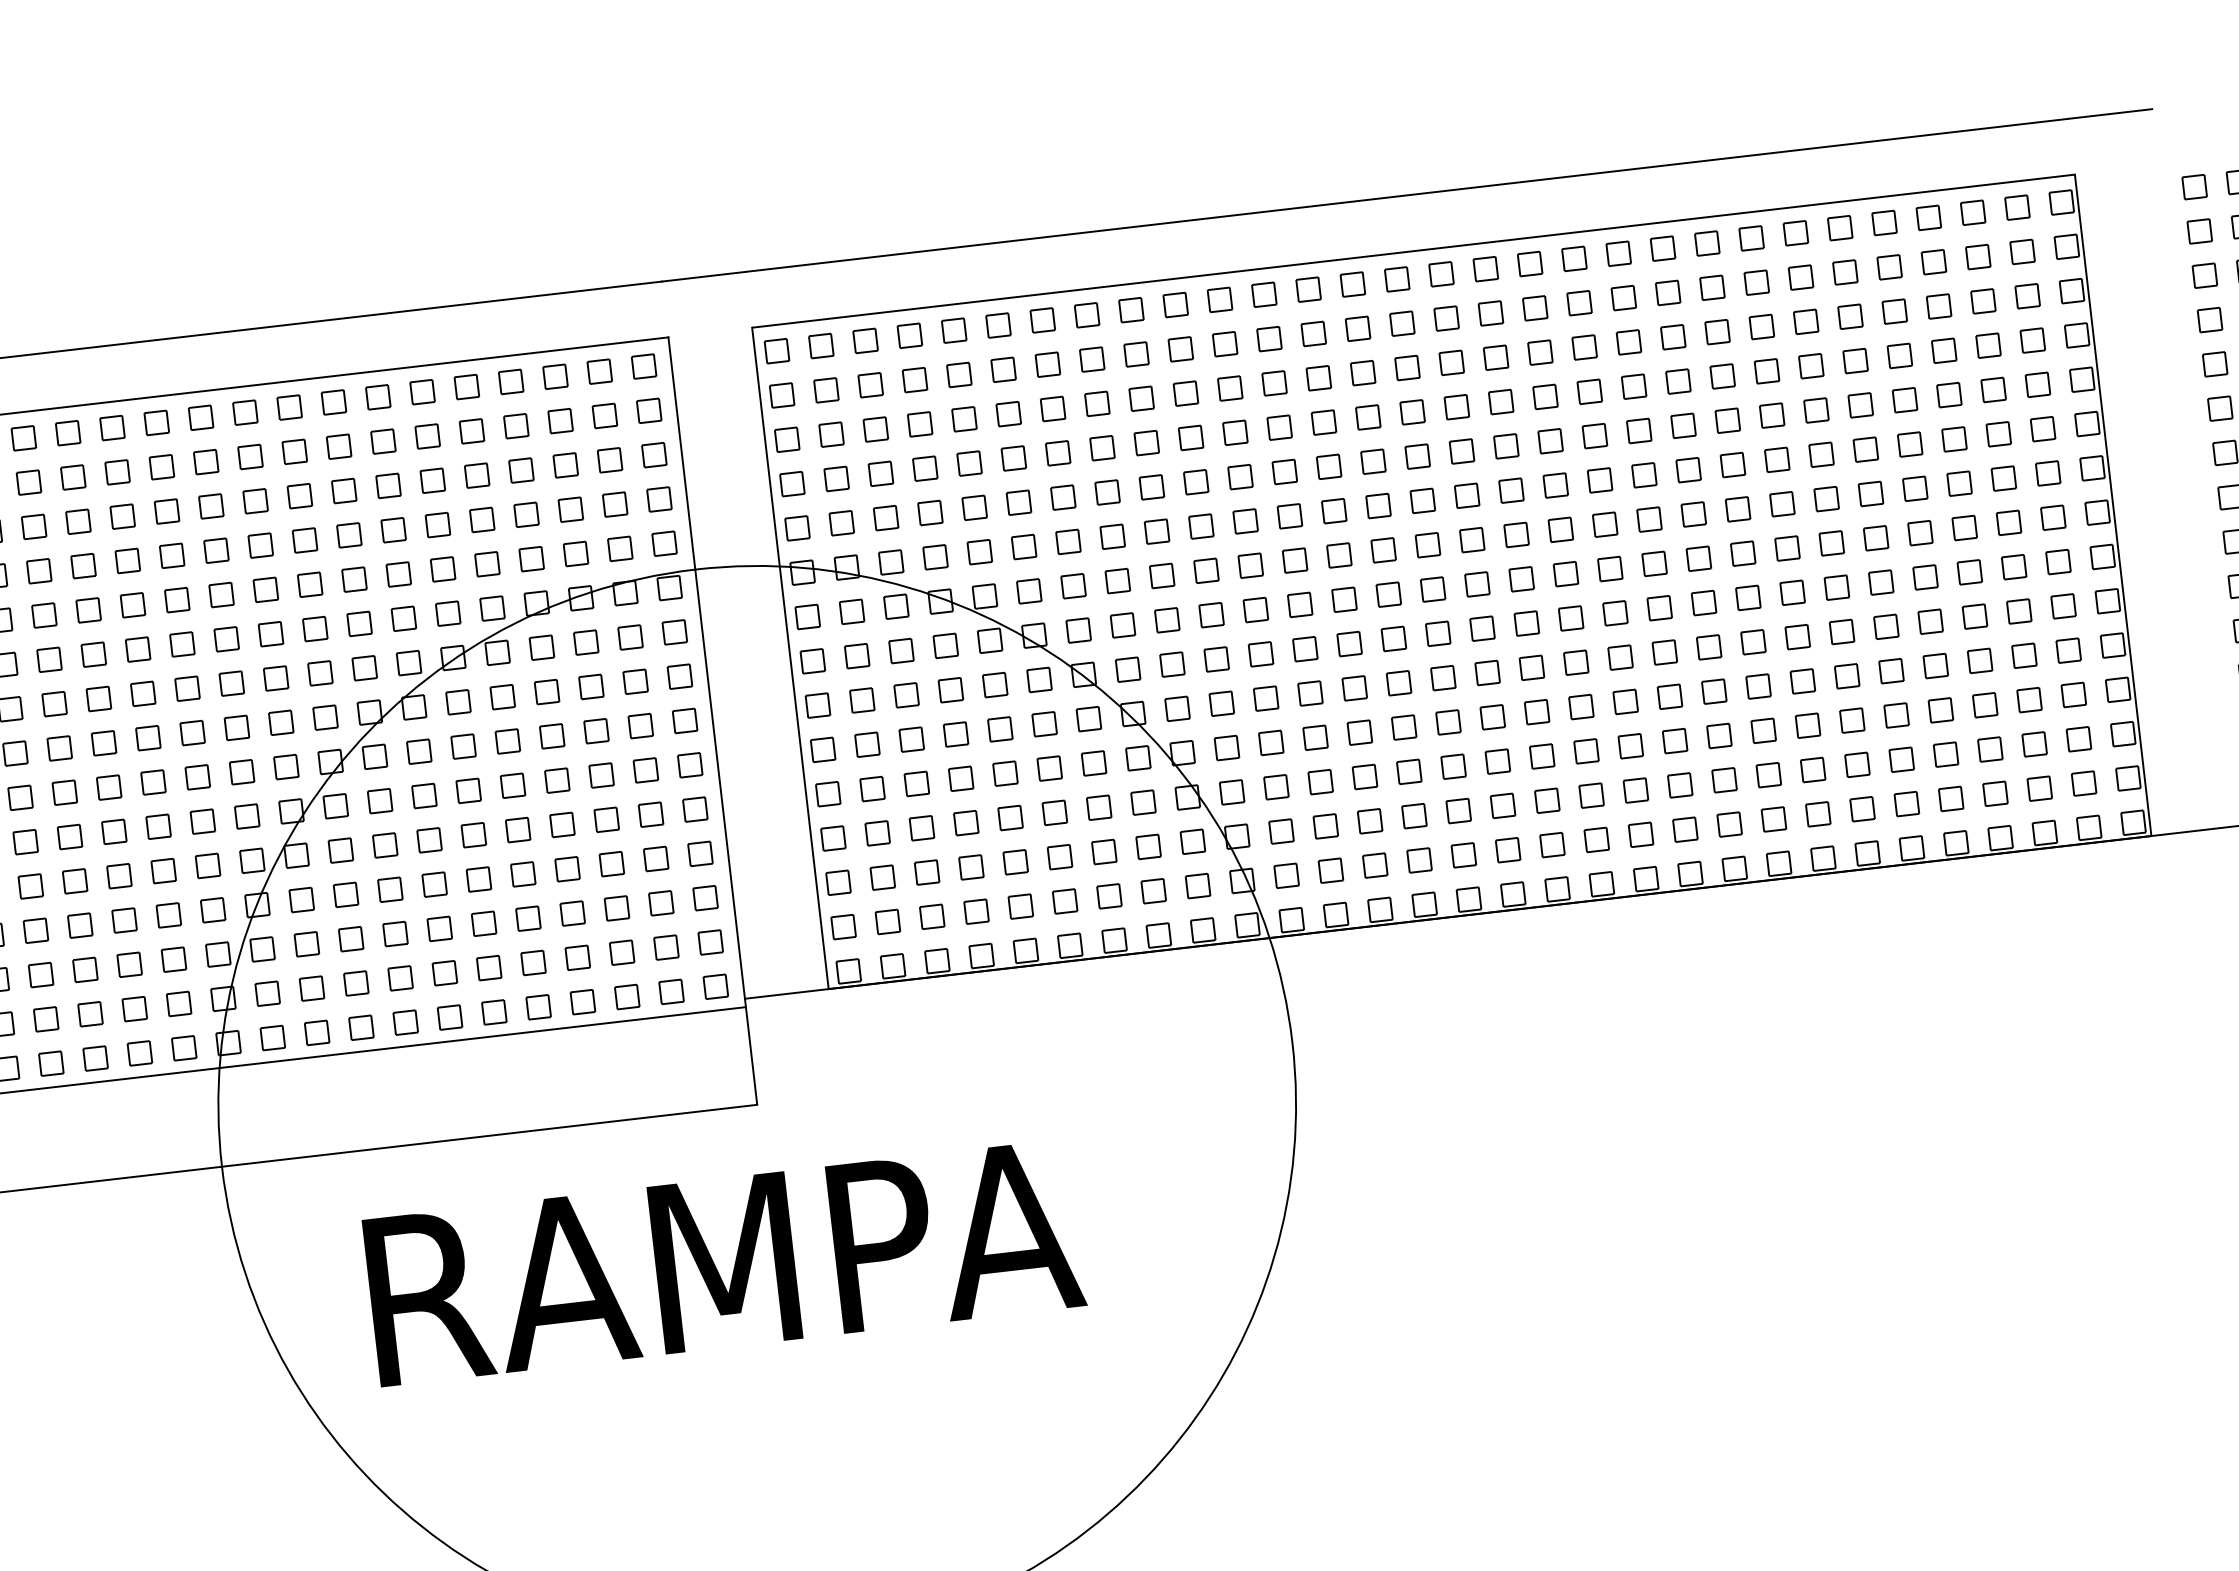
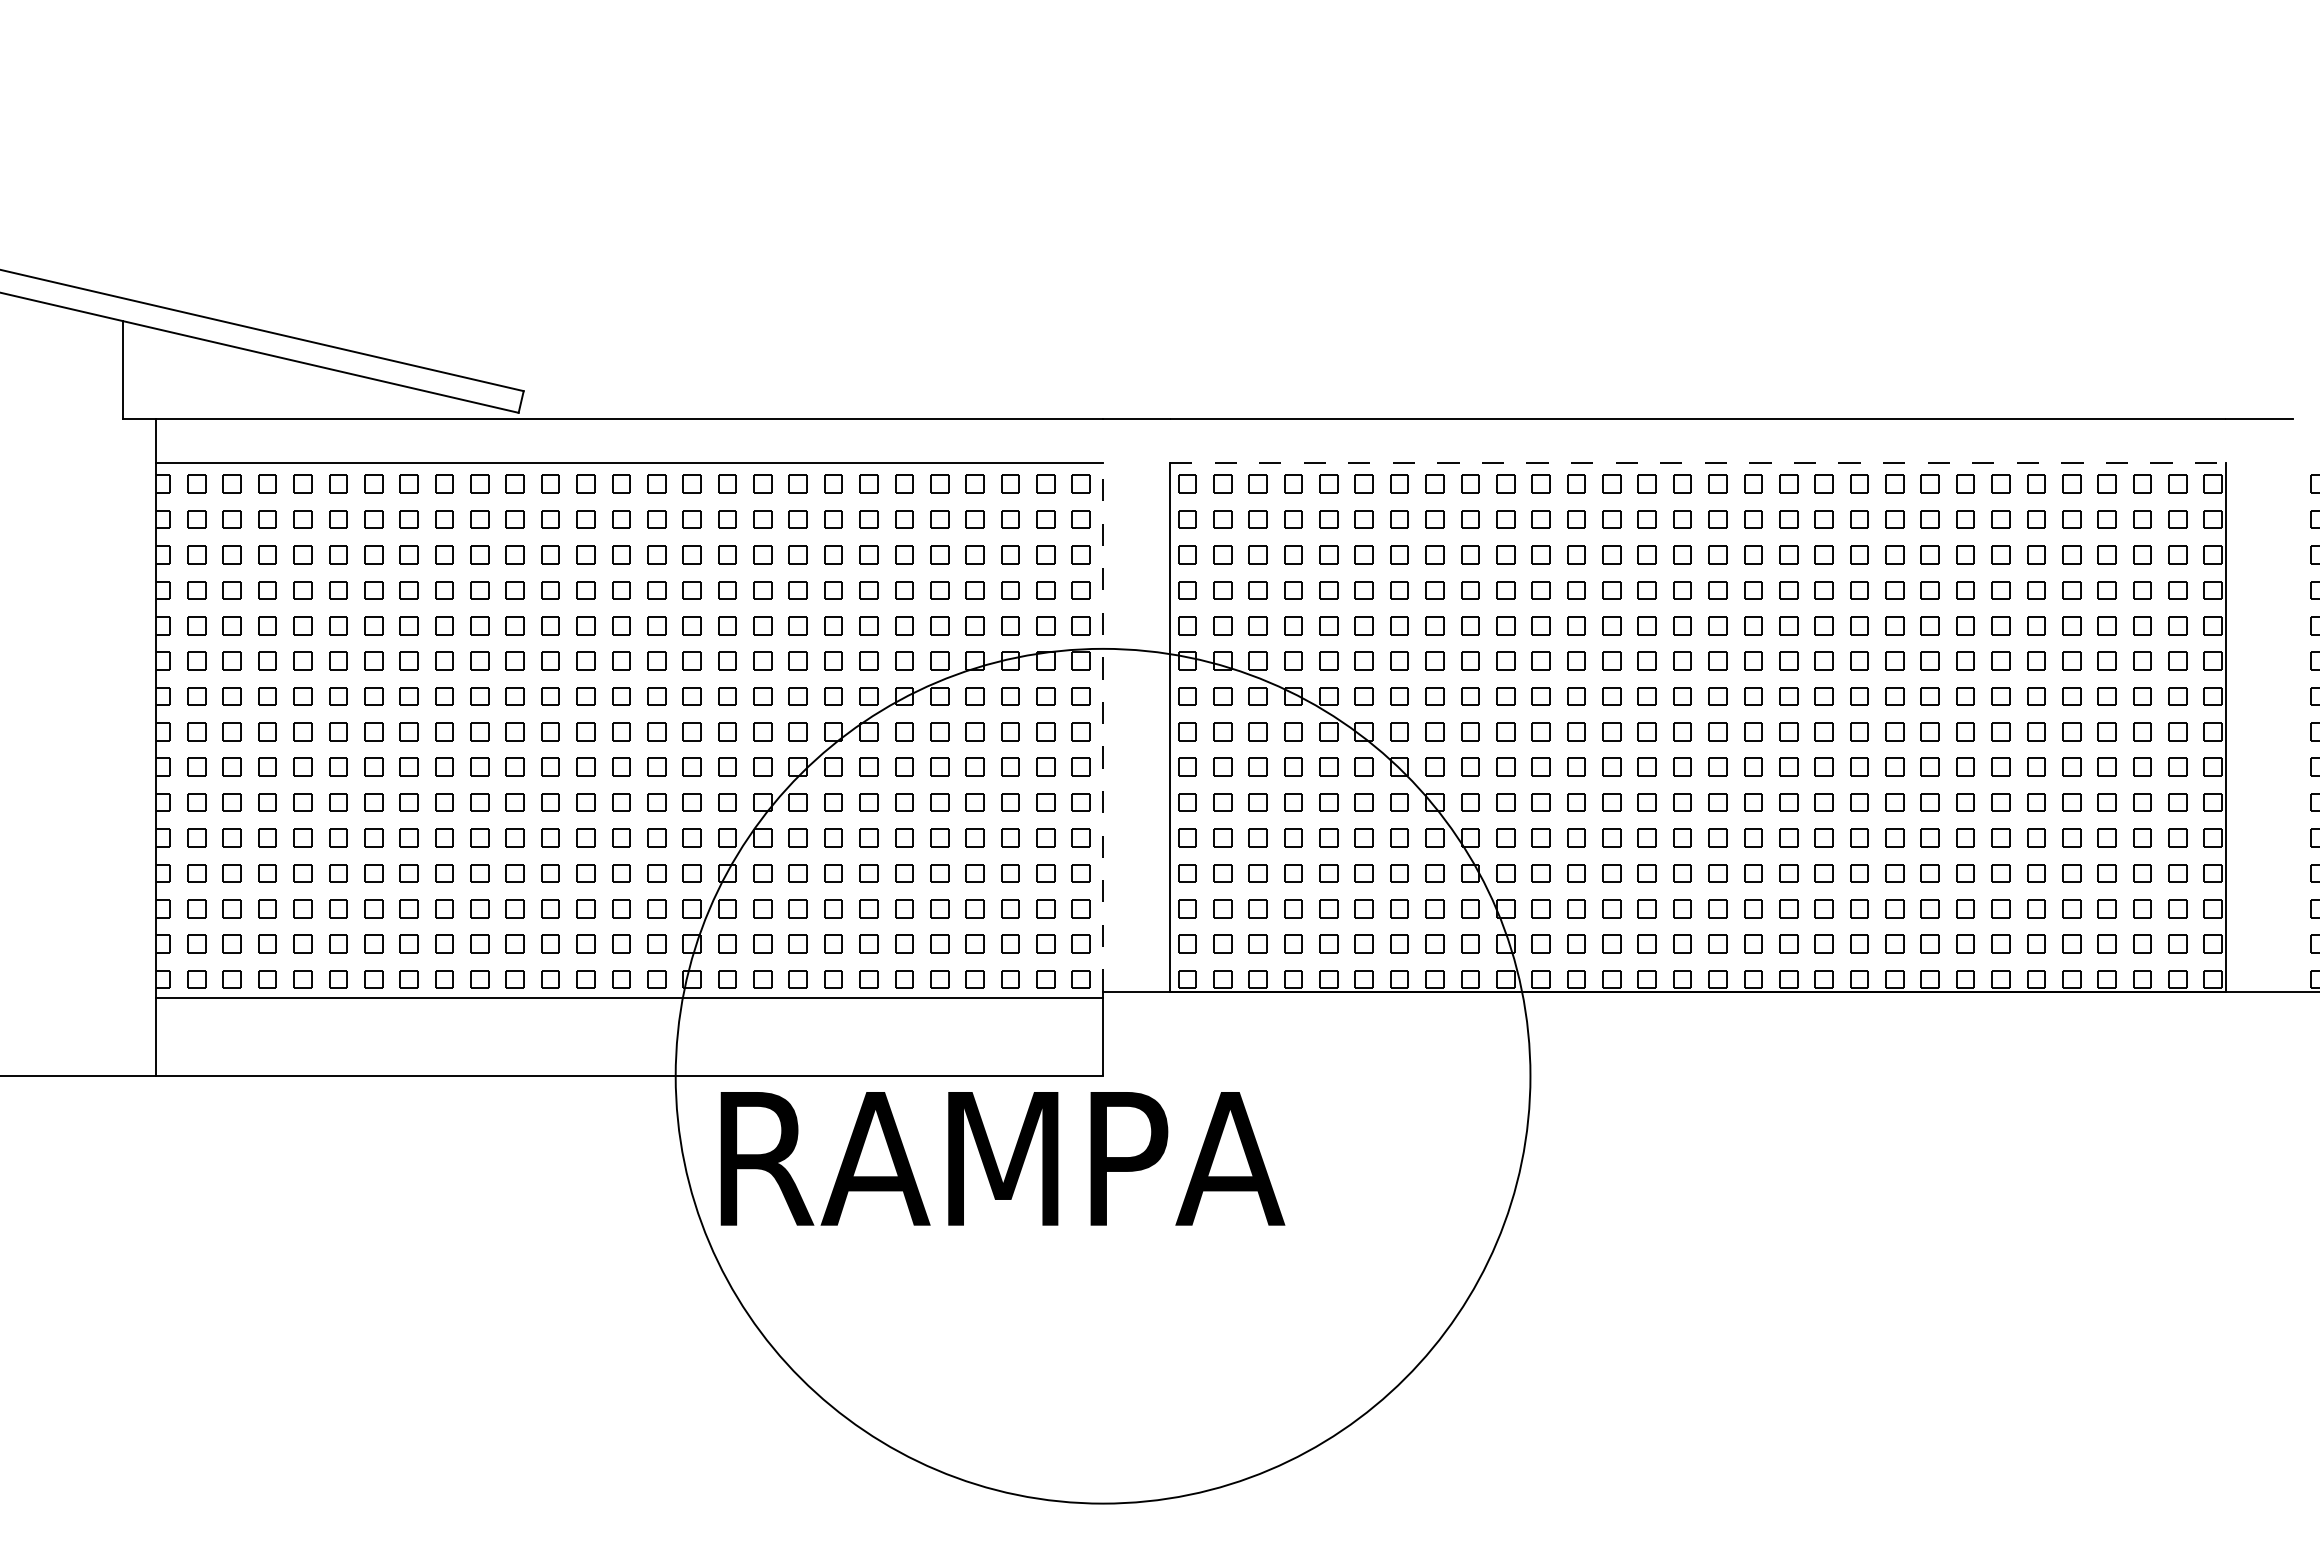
line: (1414, 251) -> (1698, 463), solid -> dashed
line: (707, 668) -> (1103, 727), solid -> dashed
text: (723, 1262) -> (1002, 1158), moved

